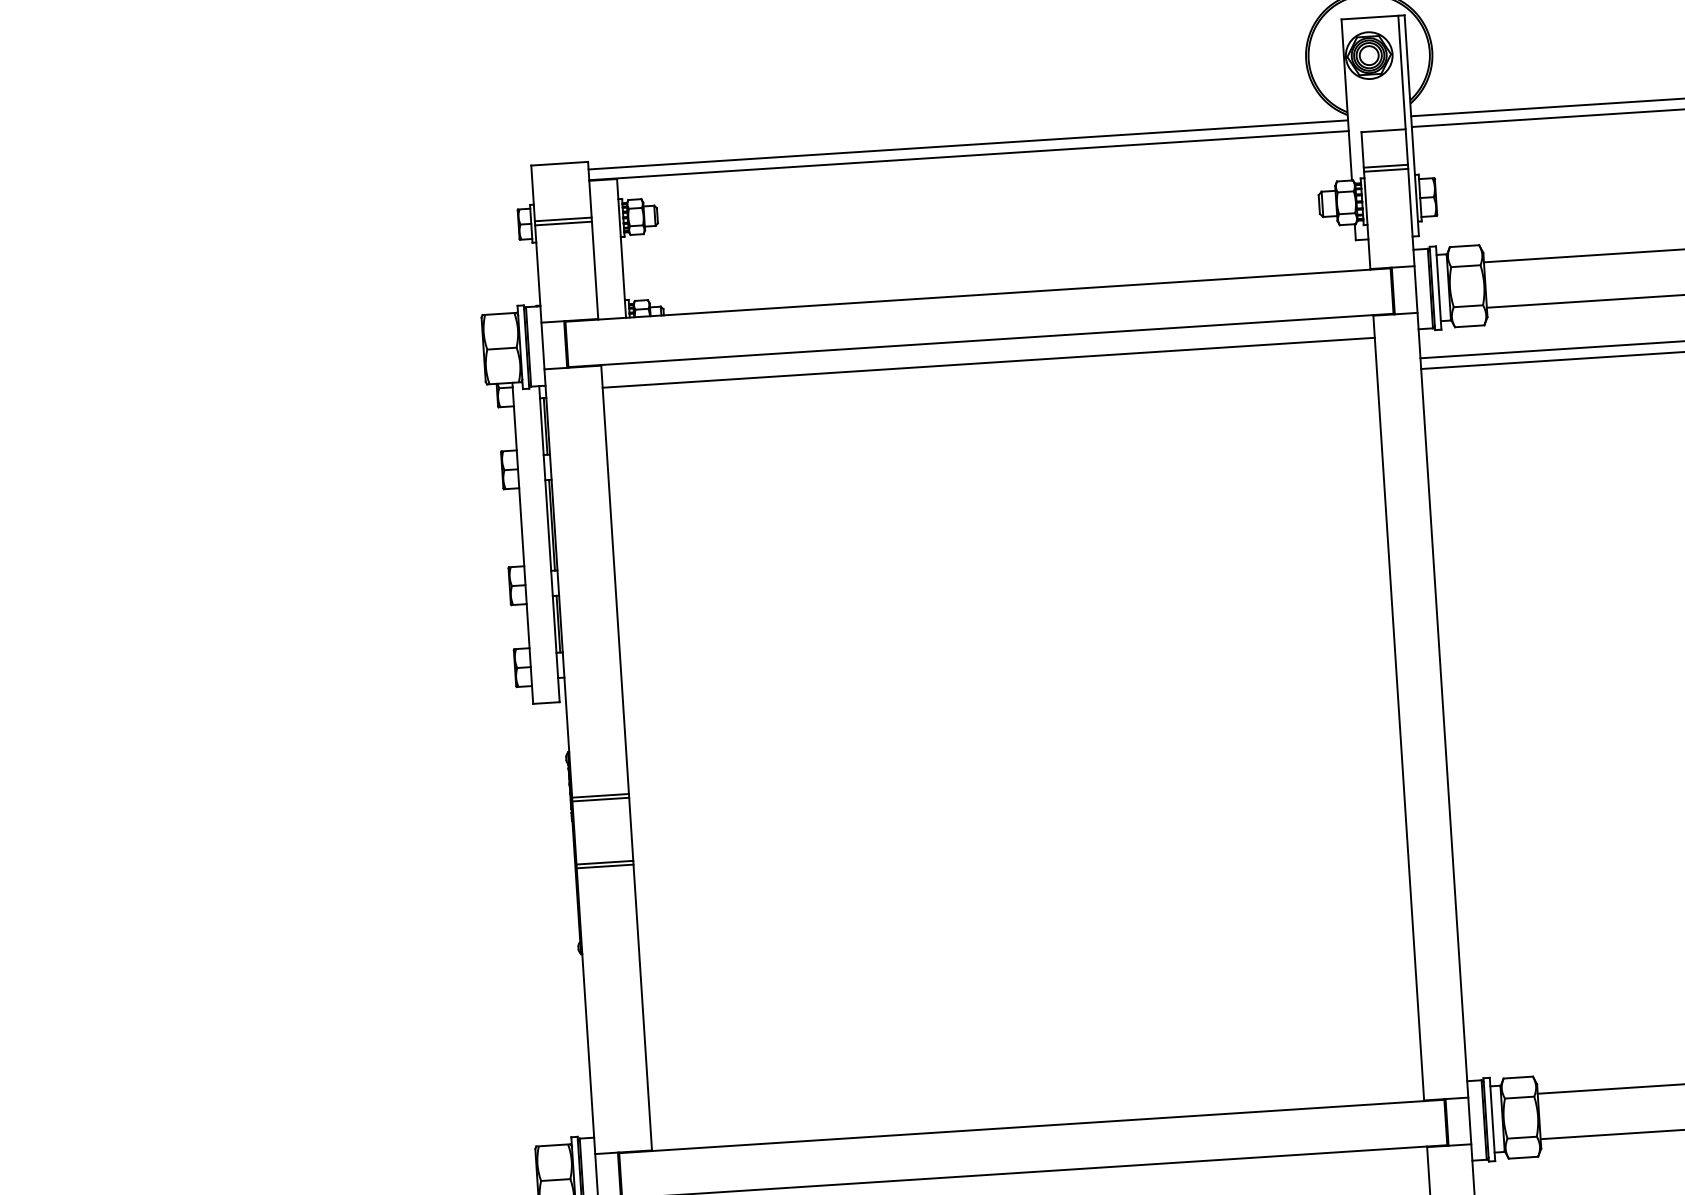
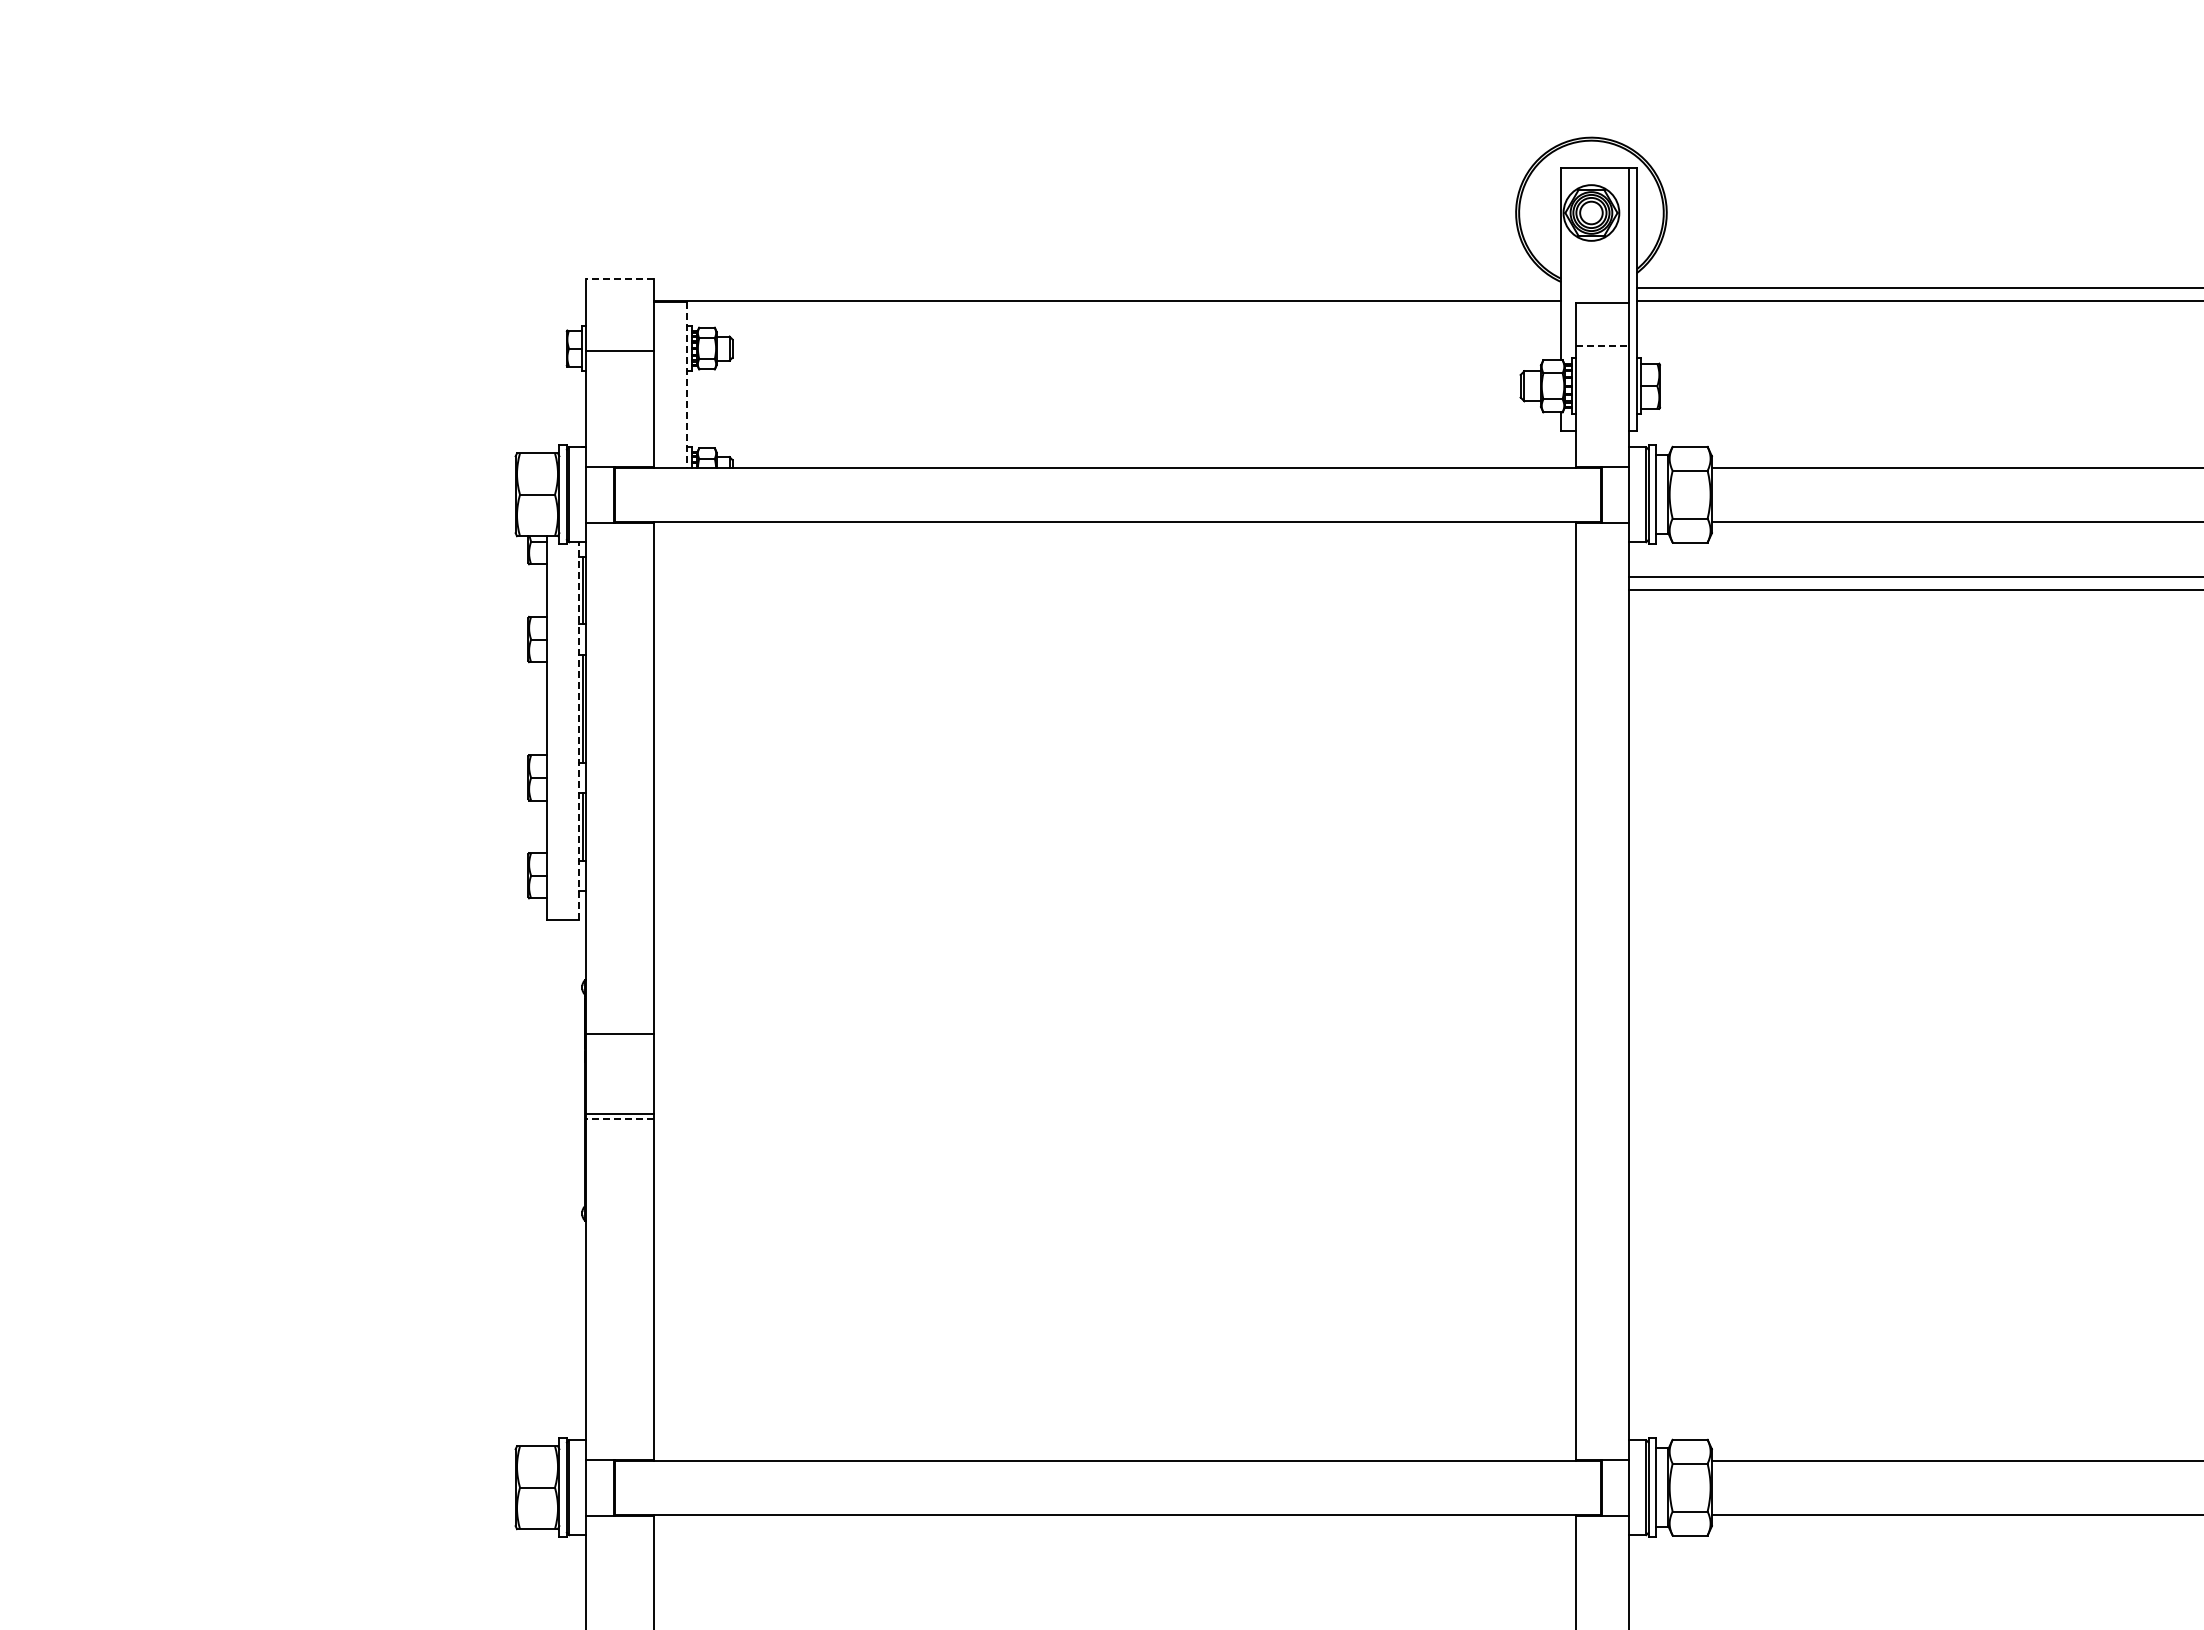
line: (968, 145) -> (1107, 288), removed
line: (559, 163) -> (620, 279), solid -> dashed
line: (1386, 165) -> (1603, 345), solid -> dashed
line: (1385, 170) -> (1602, 350), removed
line: (563, 219) -> (620, 345), removed
line: (621, 248) -> (687, 384), solid -> dashed
line: (988, 363) -> (1115, 549), removed
line: (549, 543) -> (578, 730), solid -> dashed
line: (600, 799) -> (620, 1038), removed
line: (605, 866) -> (620, 1118), solid -> dashed

